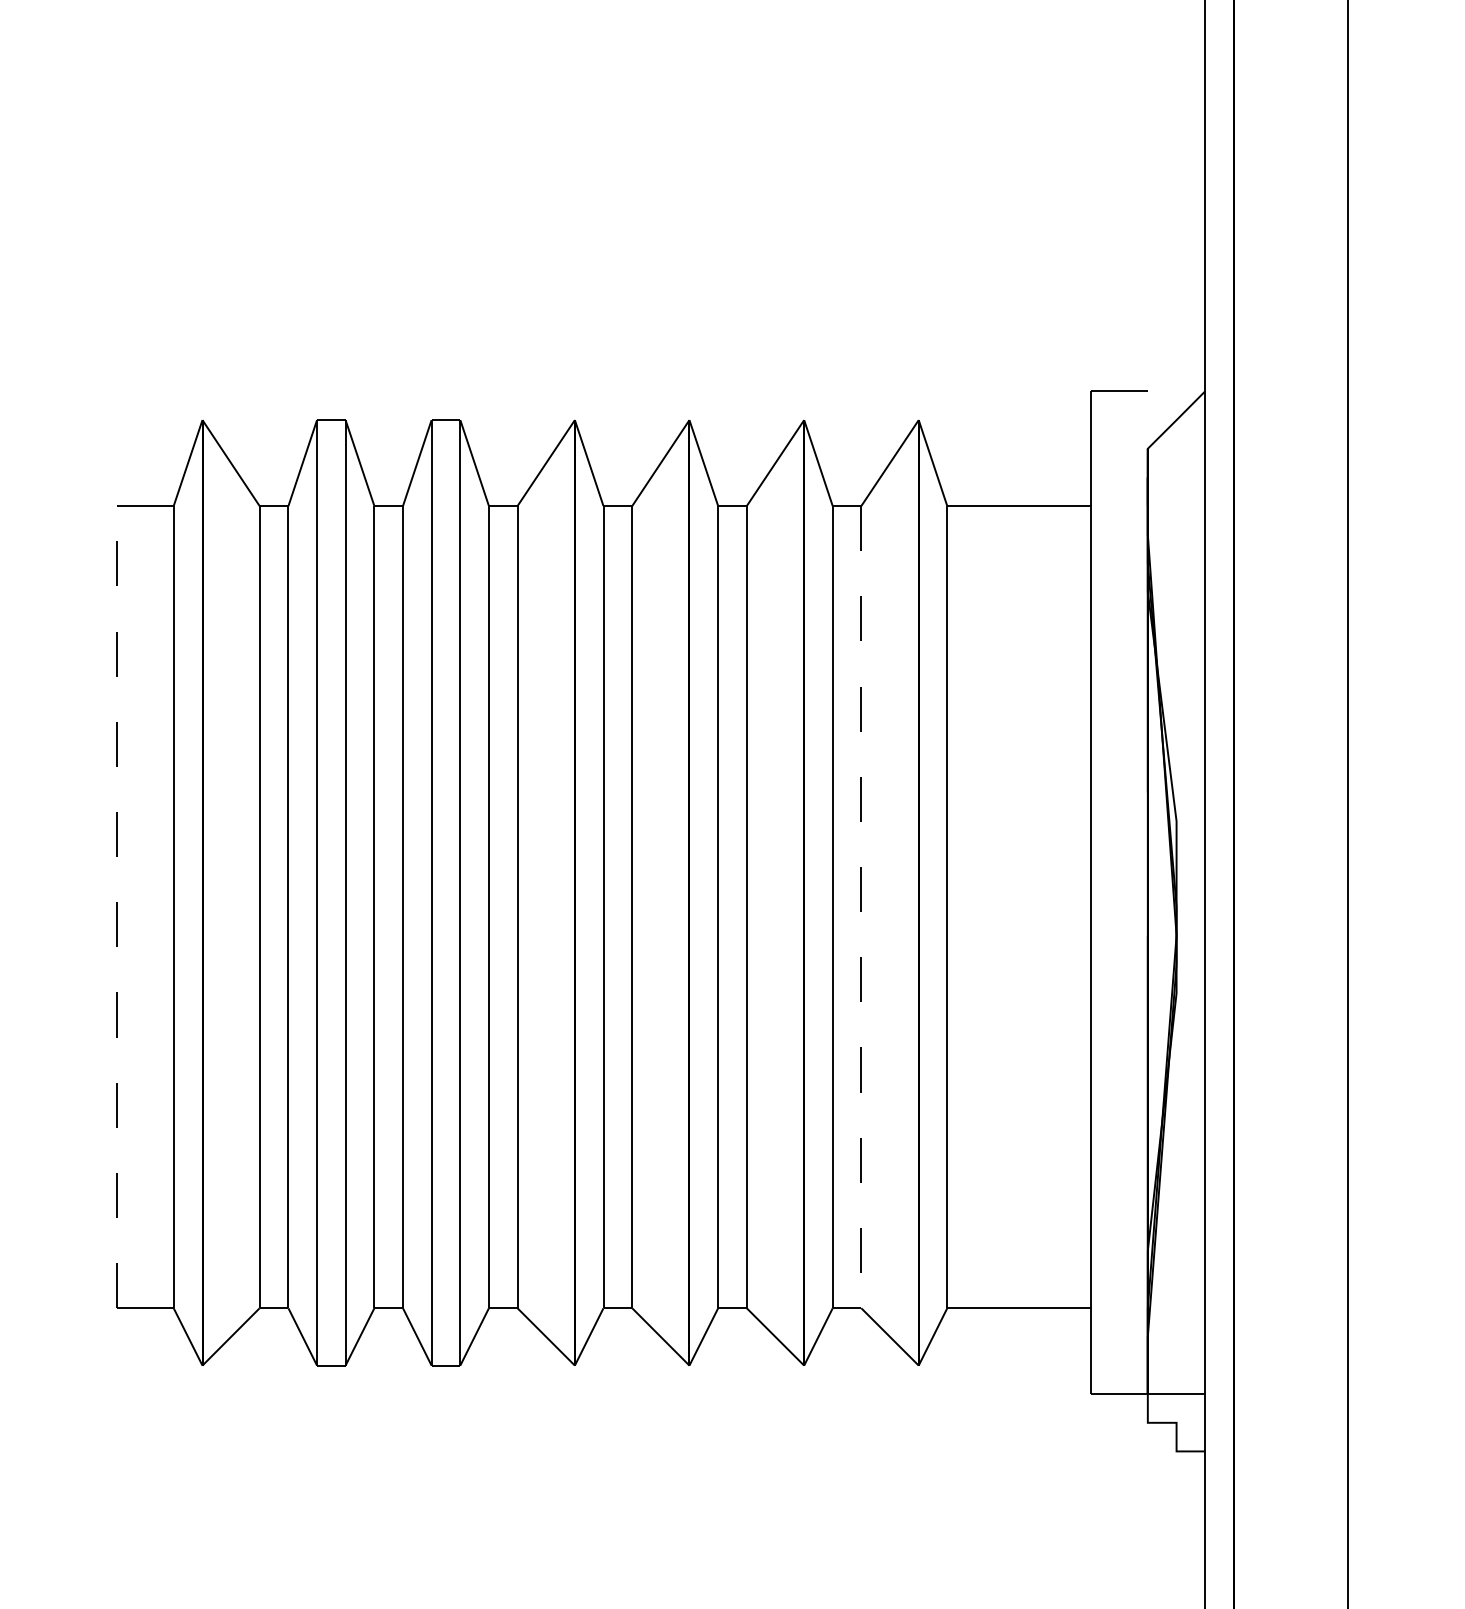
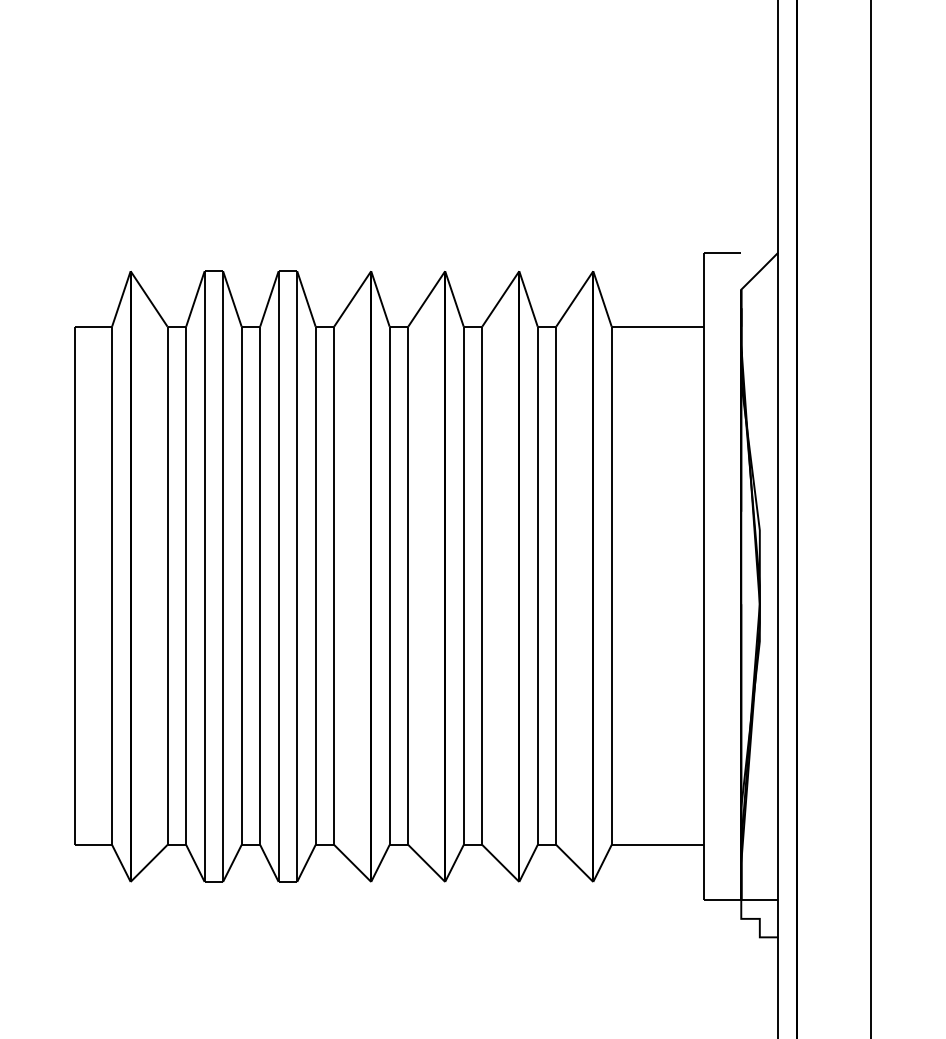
line: (117, 906) -> (75, 585), dashed -> solid
line: (861, 908) -> (556, 586), dashed -> solid

